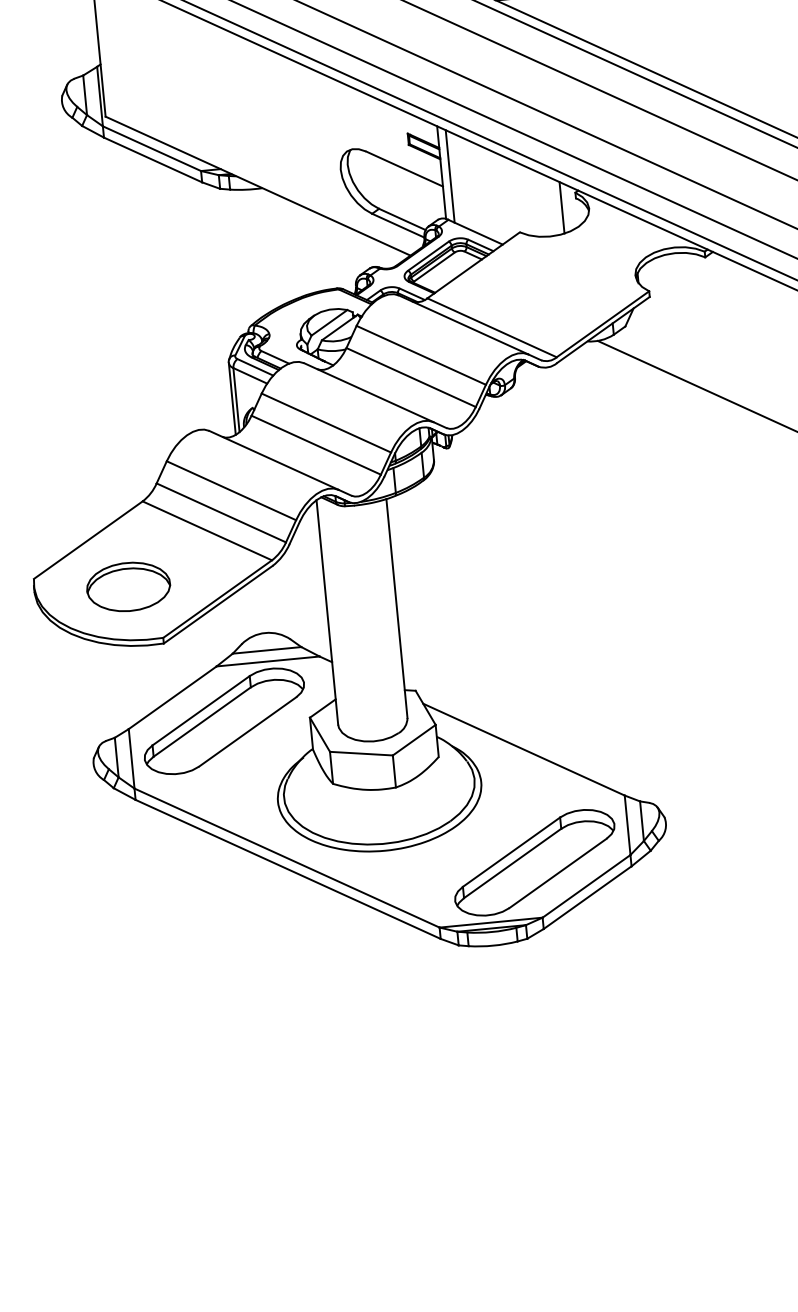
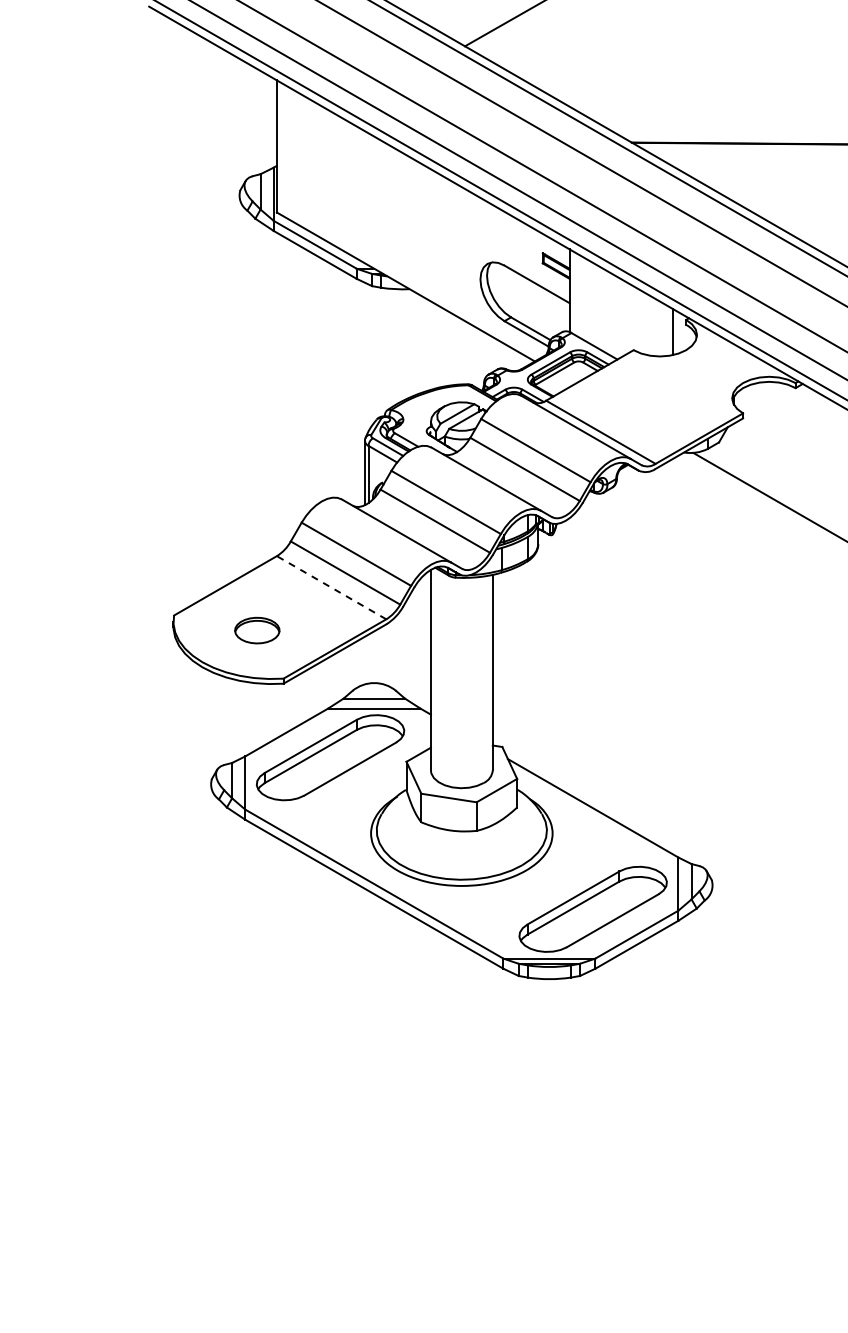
line: (449, 176) -> (576, 294), removed
line: (207, 530) -> (331, 587), solid -> dashed
part: (128, 586) -> (257, 630), size x0.6

